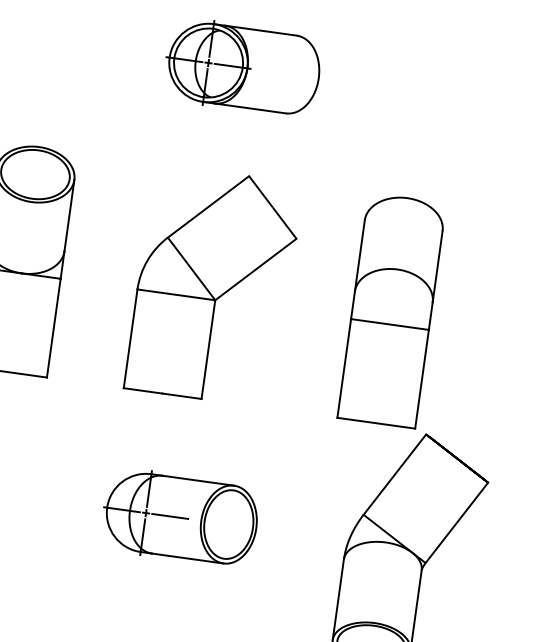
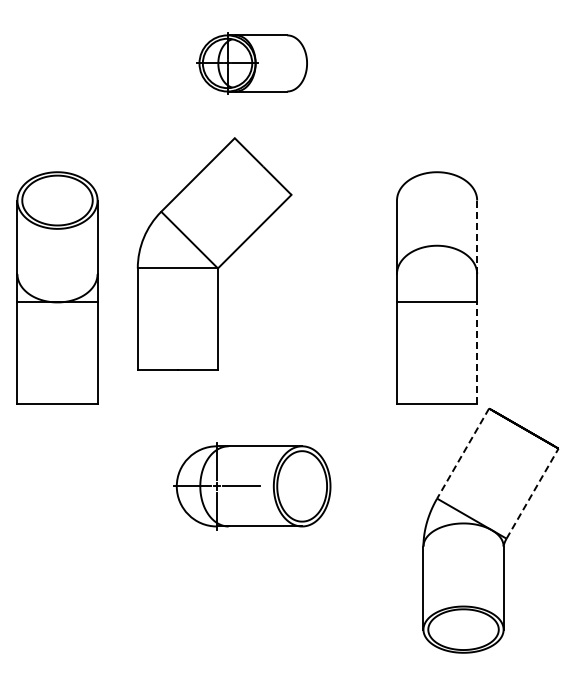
part: (243, 67) -> (252, 63), size x0.7
line: (437, 266) -> (477, 237), solid -> dashed
part: (213, 285) -> (214, 253), moved
line: (422, 379) -> (477, 353), solid -> dashed
line: (395, 474) -> (463, 453), solid -> dashed
part: (180, 517) -> (252, 486), moved
line: (456, 522) -> (532, 493), solid -> dashed

